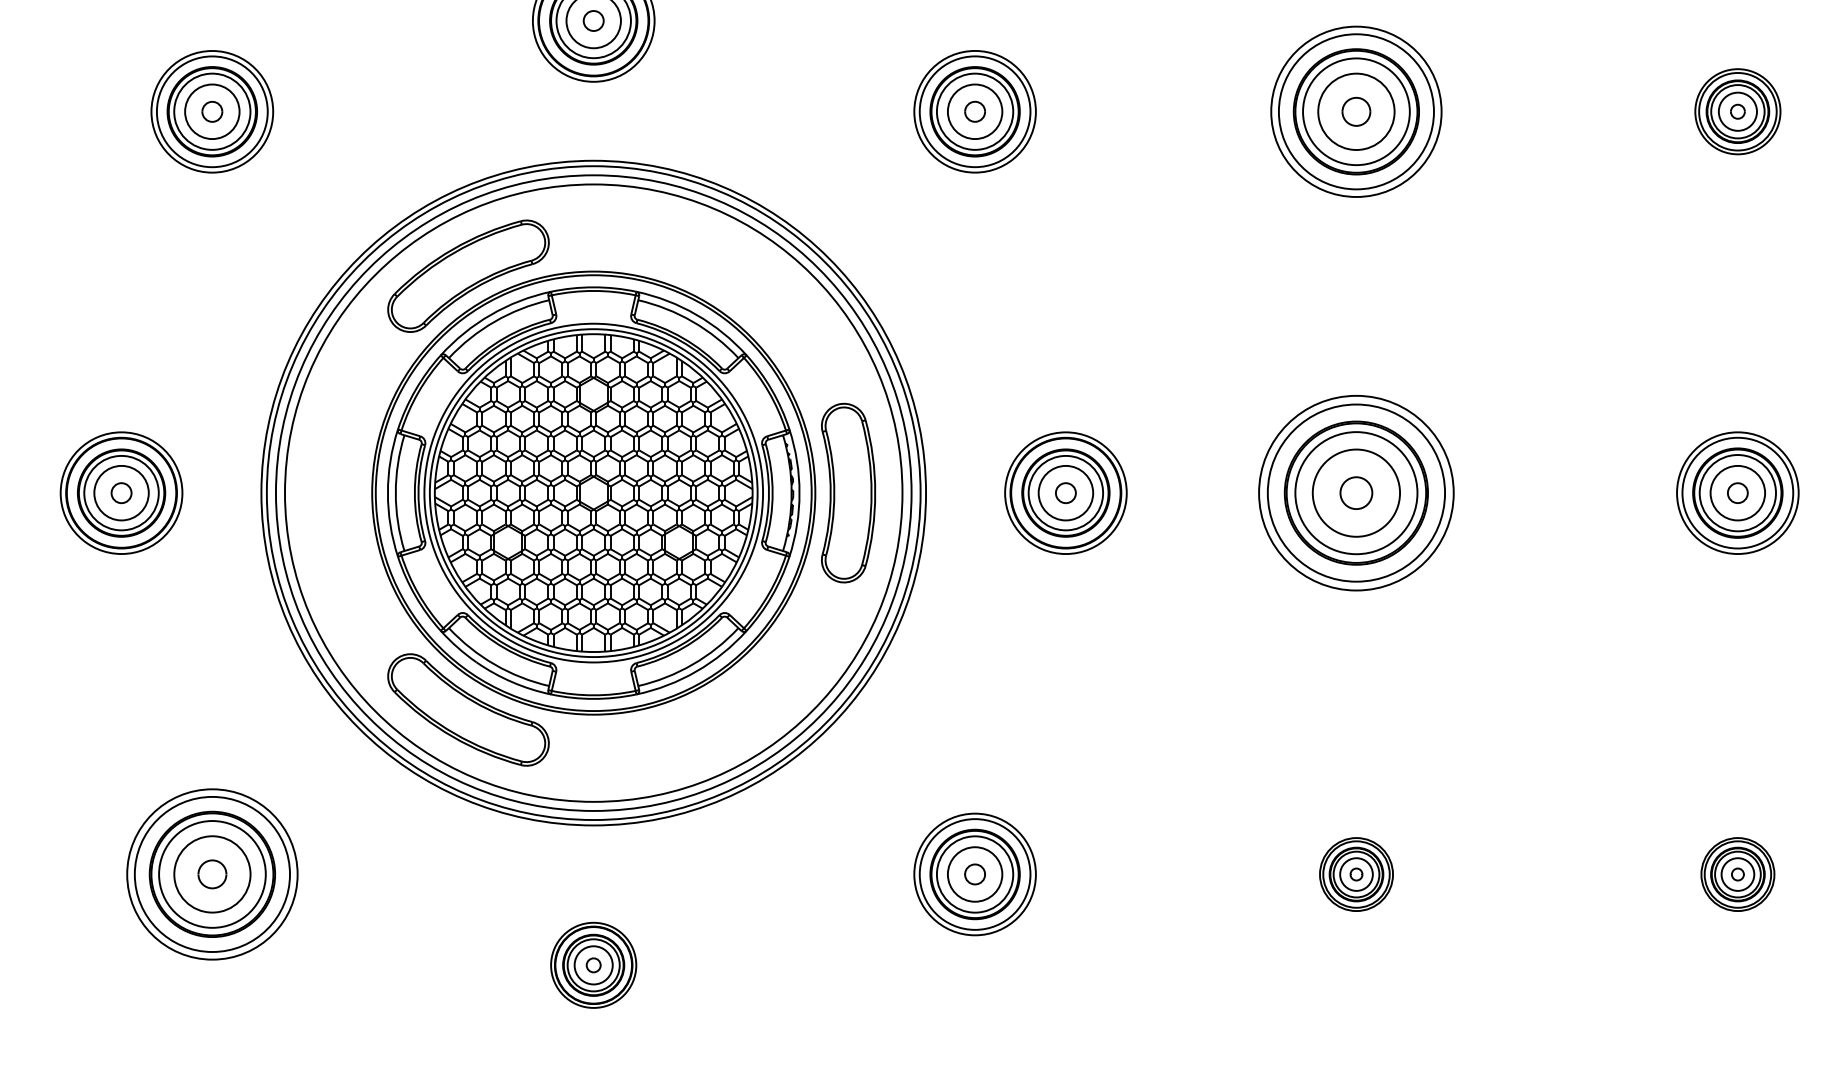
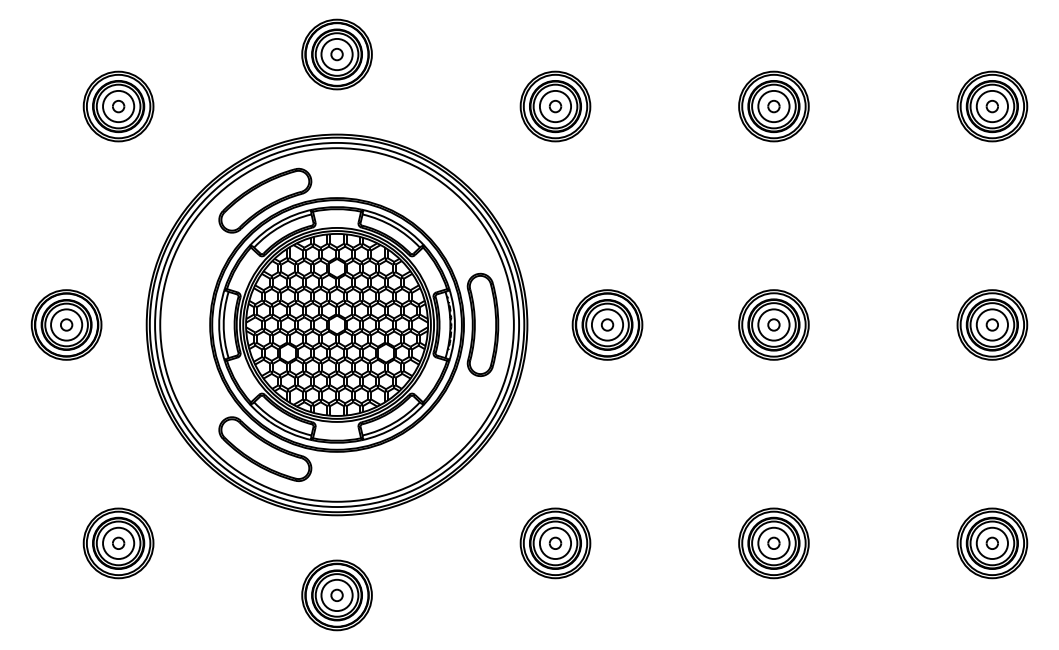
part: (1355, 111) -> (773, 106), size x0.71
part: (1738, 111) -> (992, 106), size x1.43
part: (1355, 492) -> (773, 324), size x0.62
part: (212, 874) -> (118, 543), size x0.71
part: (1355, 874) -> (773, 543), size x1.67
part: (1738, 874) -> (992, 543), size x1.67
part: (592, 965) -> (336, 595), size x1.43

